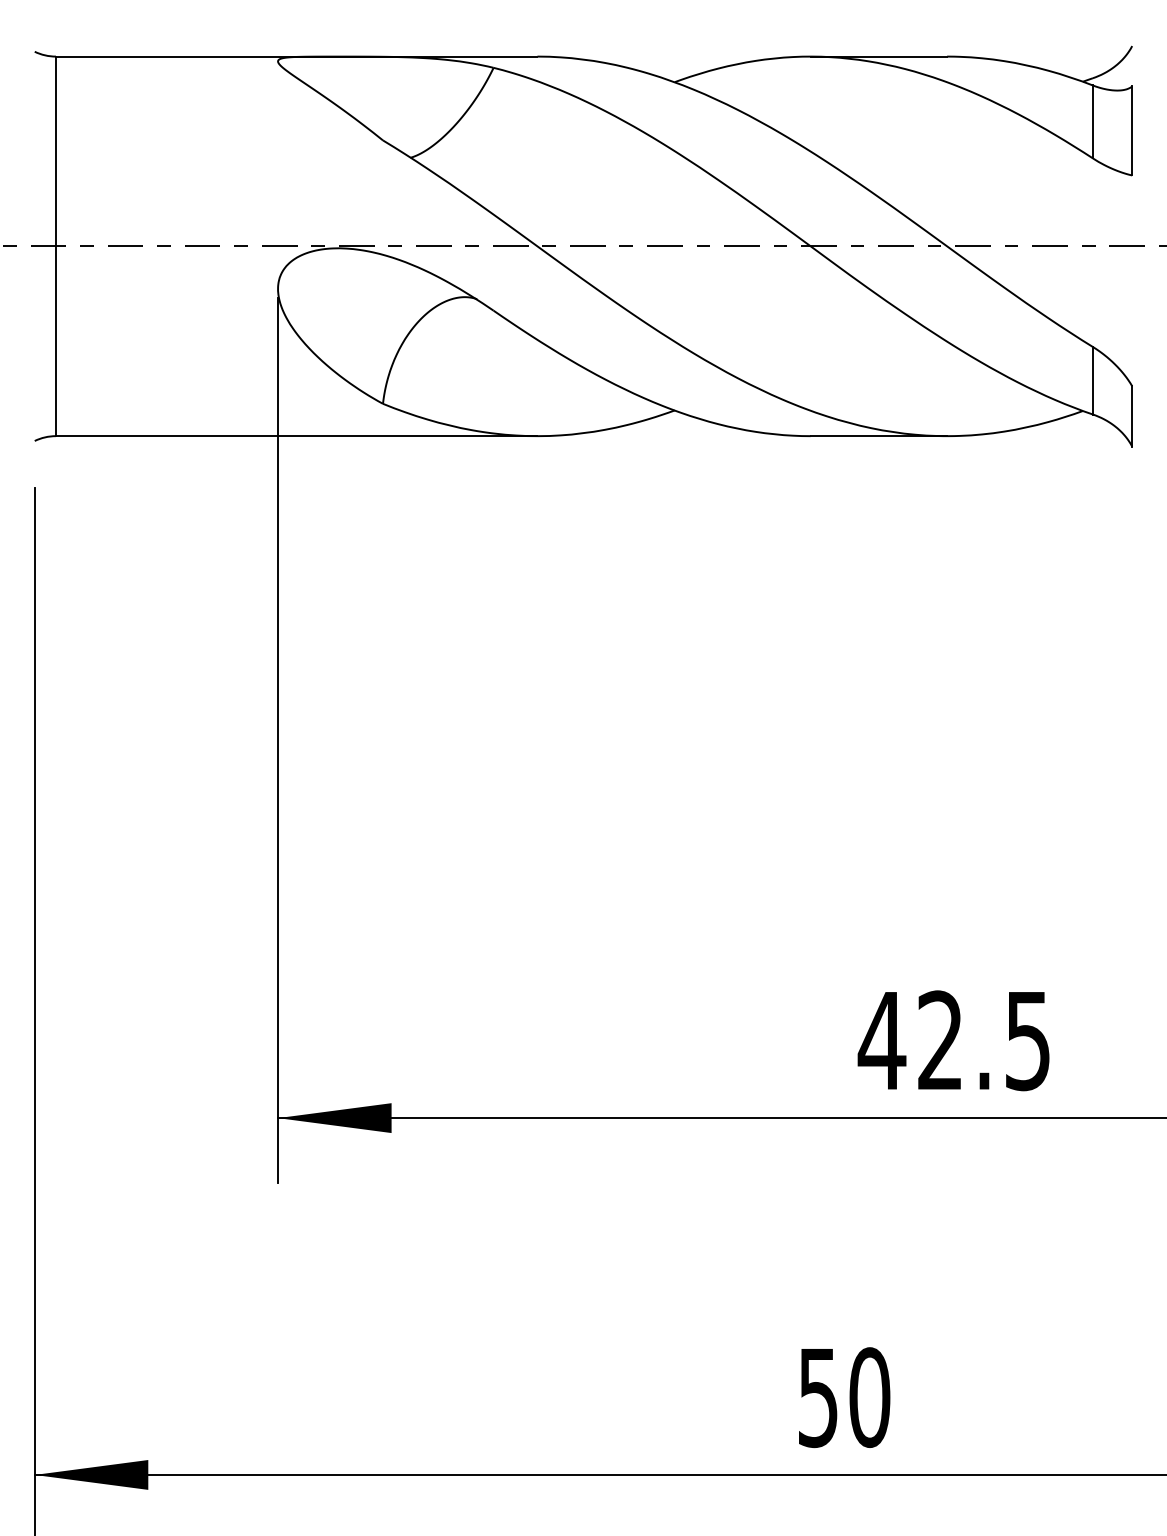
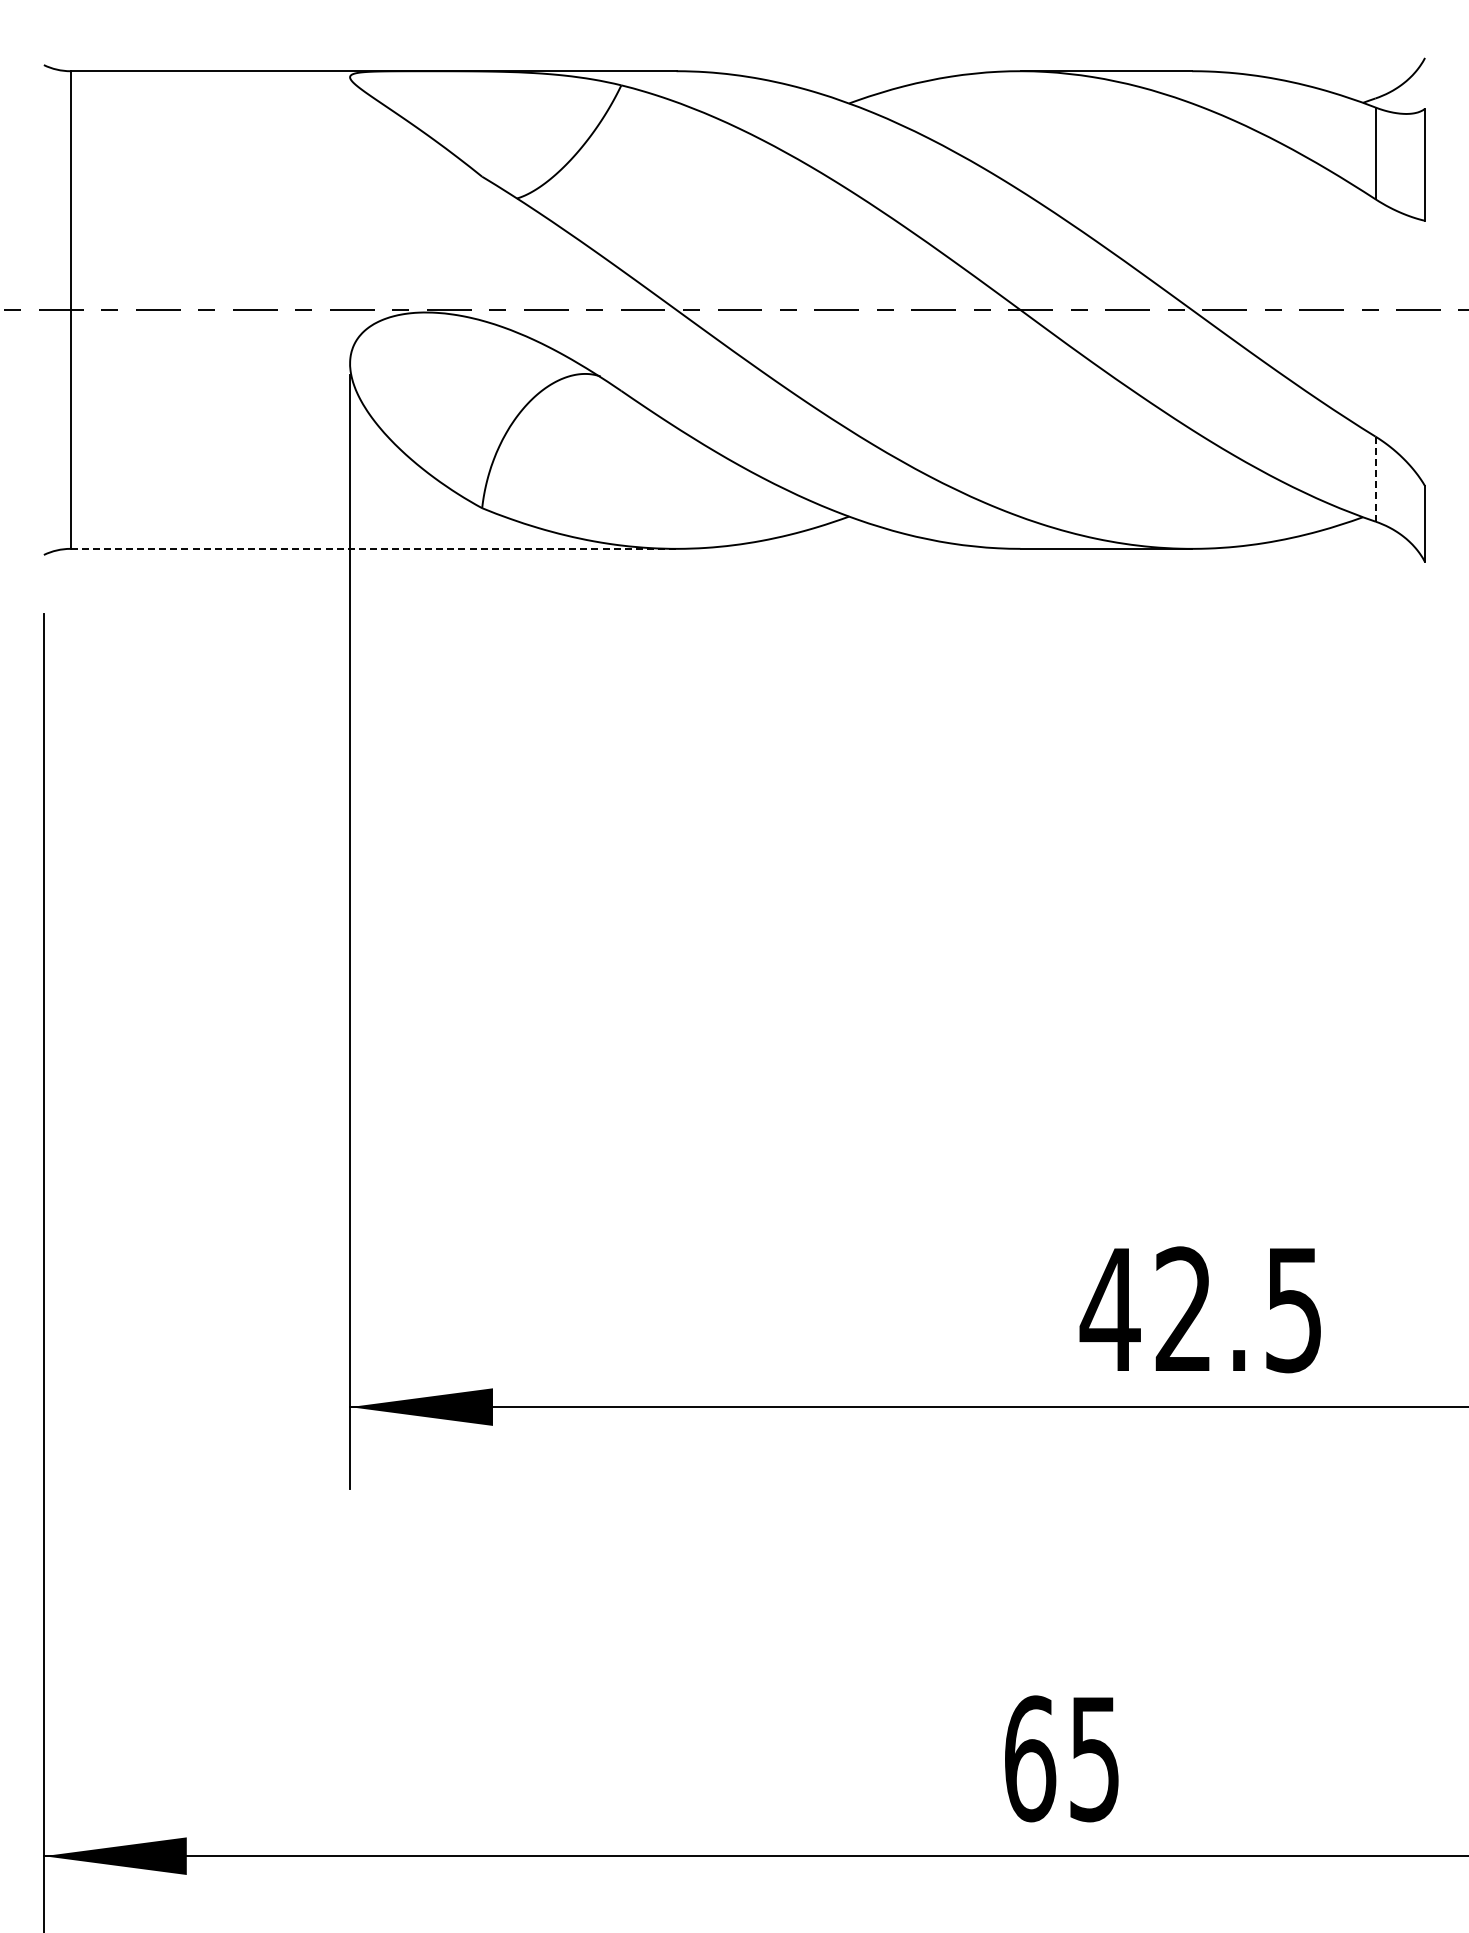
line: (1092, 380) -> (1375, 478), solid -> dashed
line: (296, 435) -> (373, 548), solid -> dashed
text: (844, 1397) -> (1062, 1758), 50 -> 65

